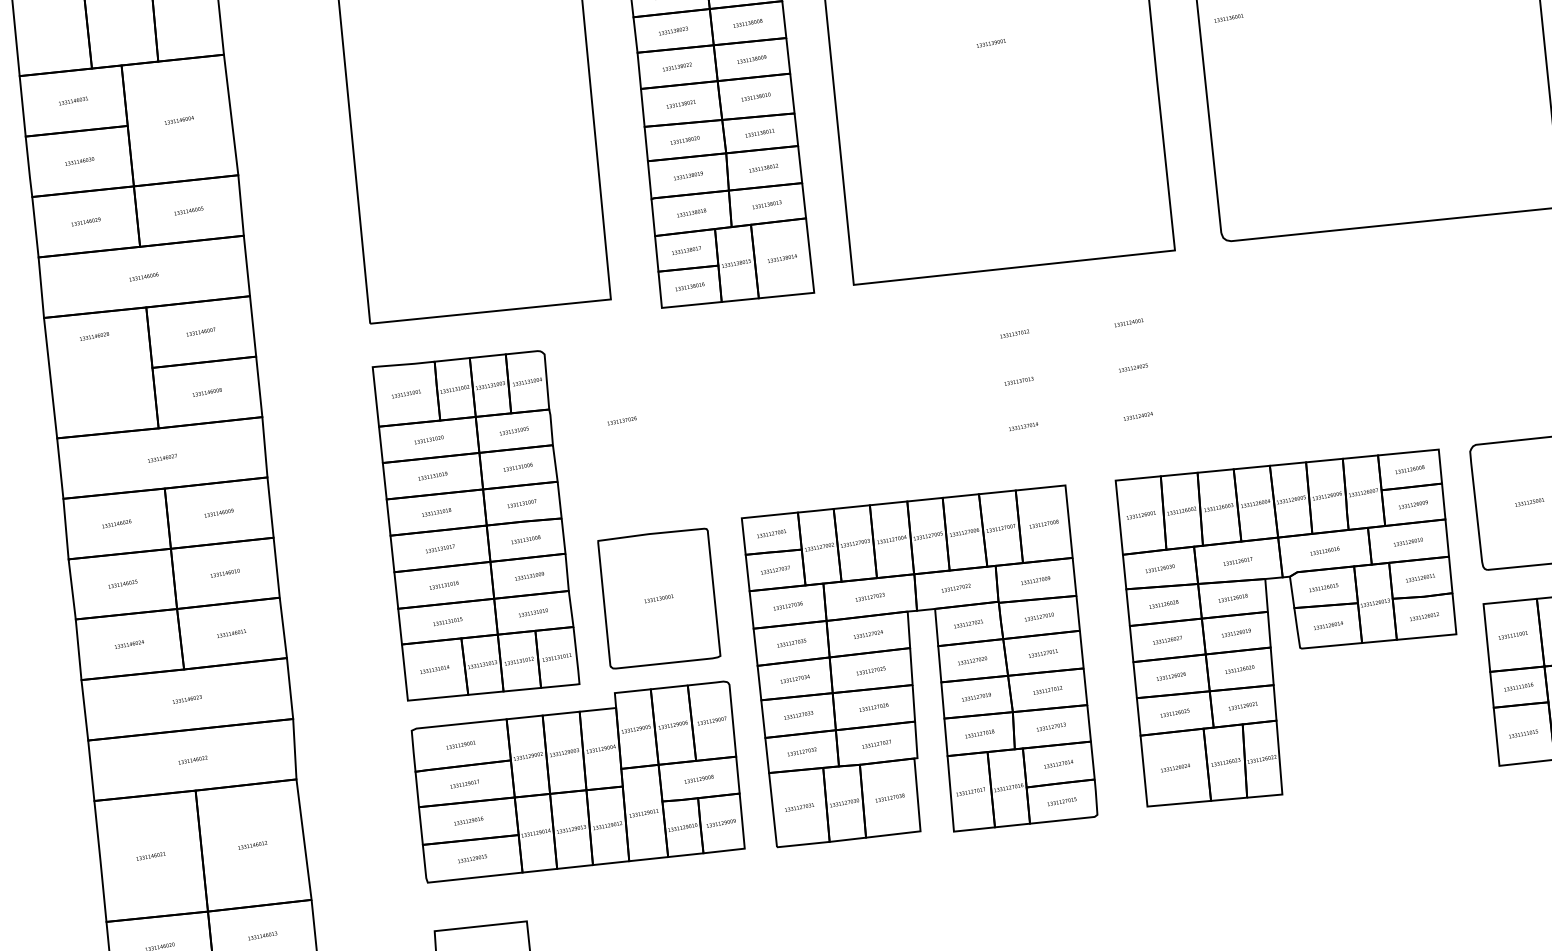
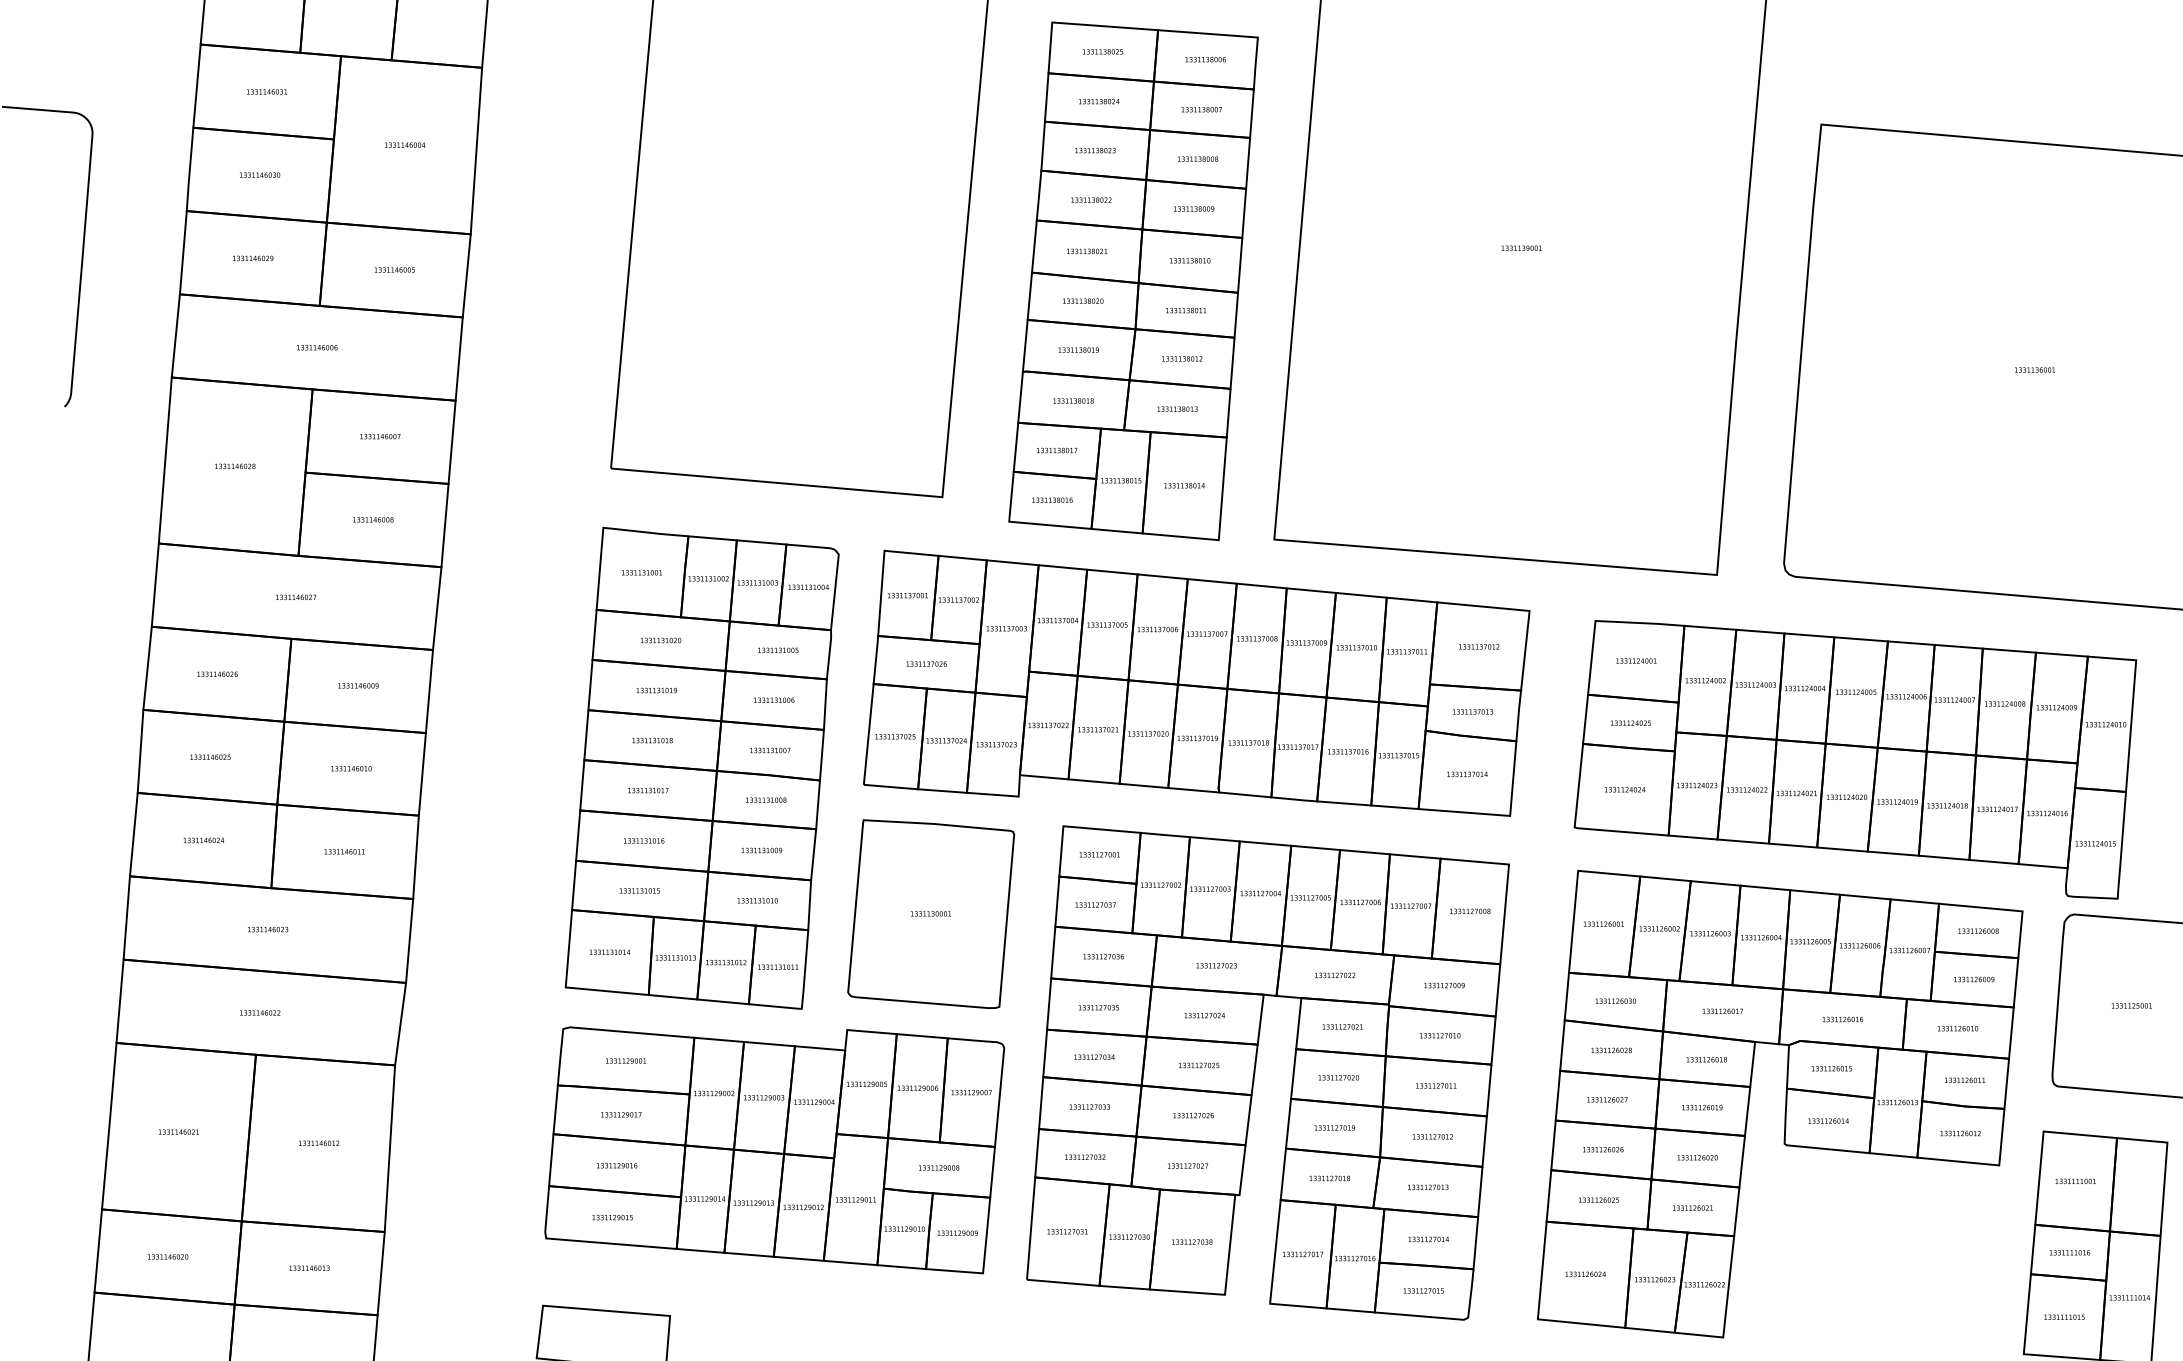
text: (1229, 17) -> (2035, 369), moved
text: (94, 336) -> (235, 466), moved
part: (1298, 363) -> (1855, 759), added
part: (817, 397) -> (1196, 682), added

